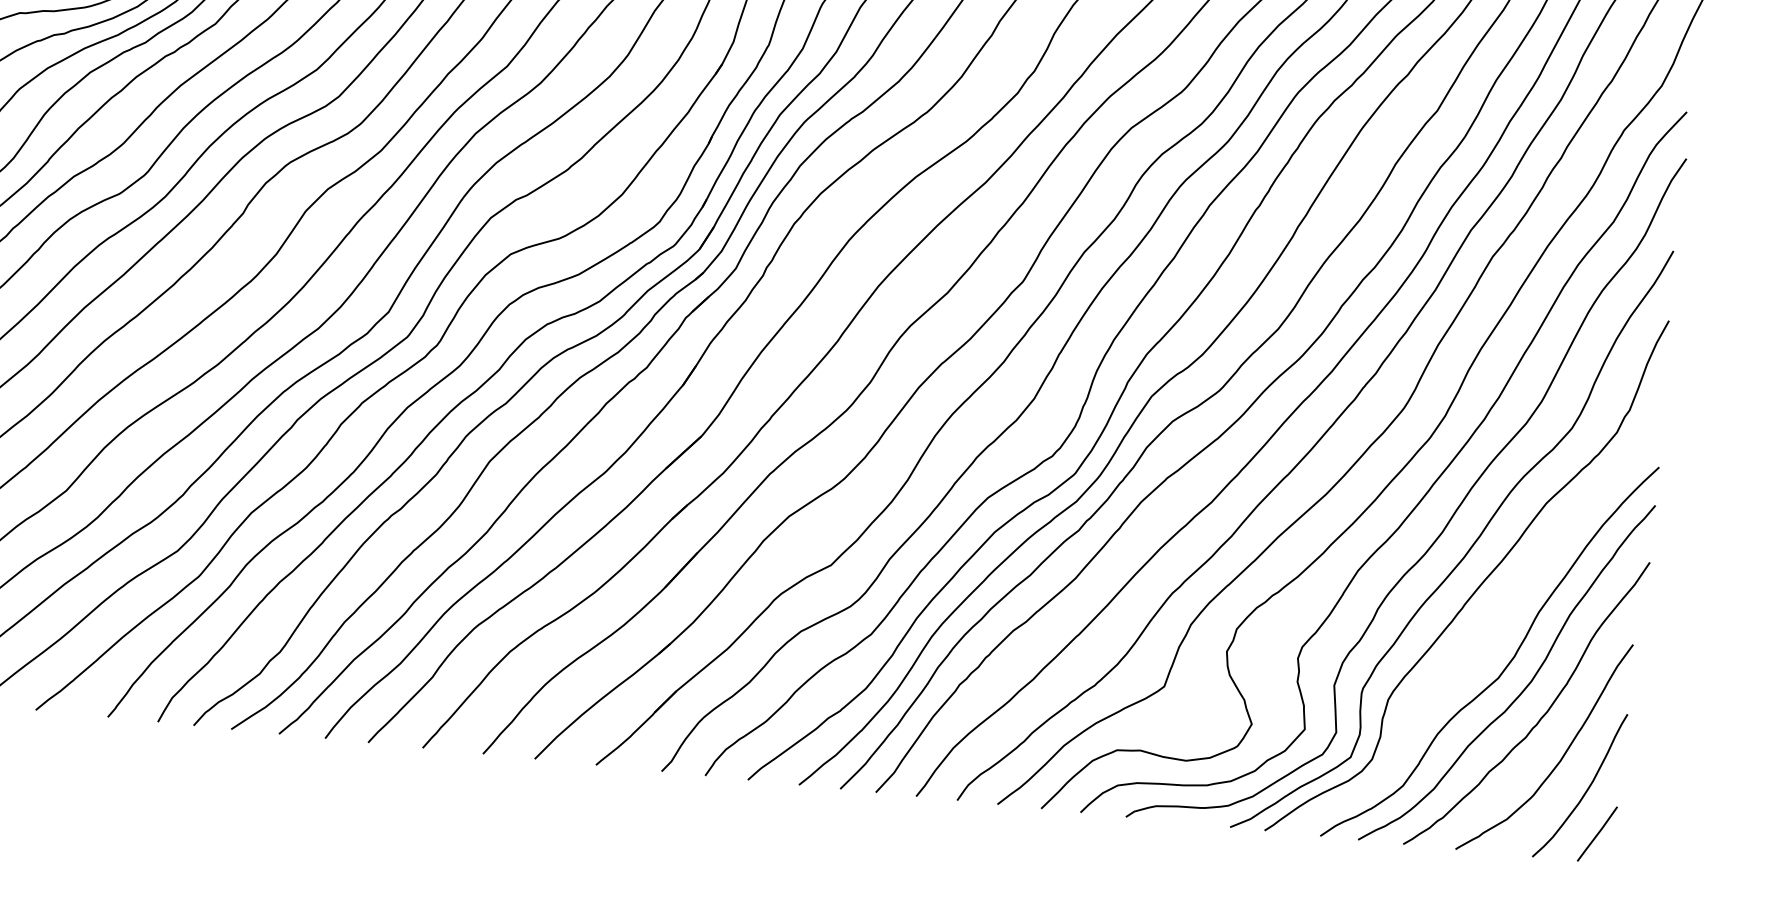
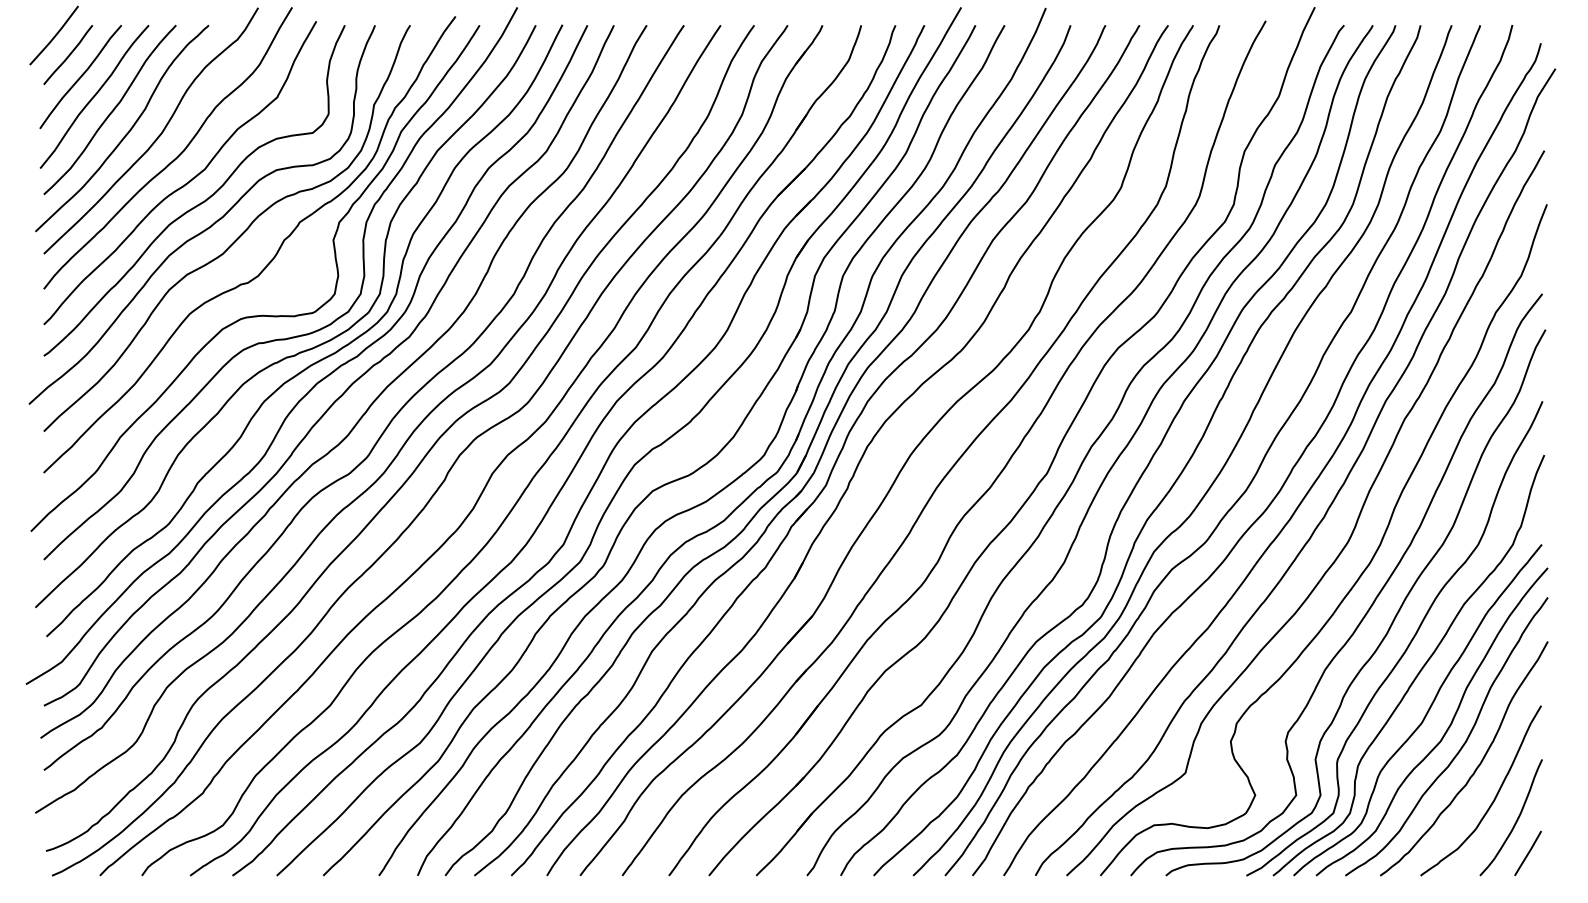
curve: (1480, 642) -> (1424, 715), added

